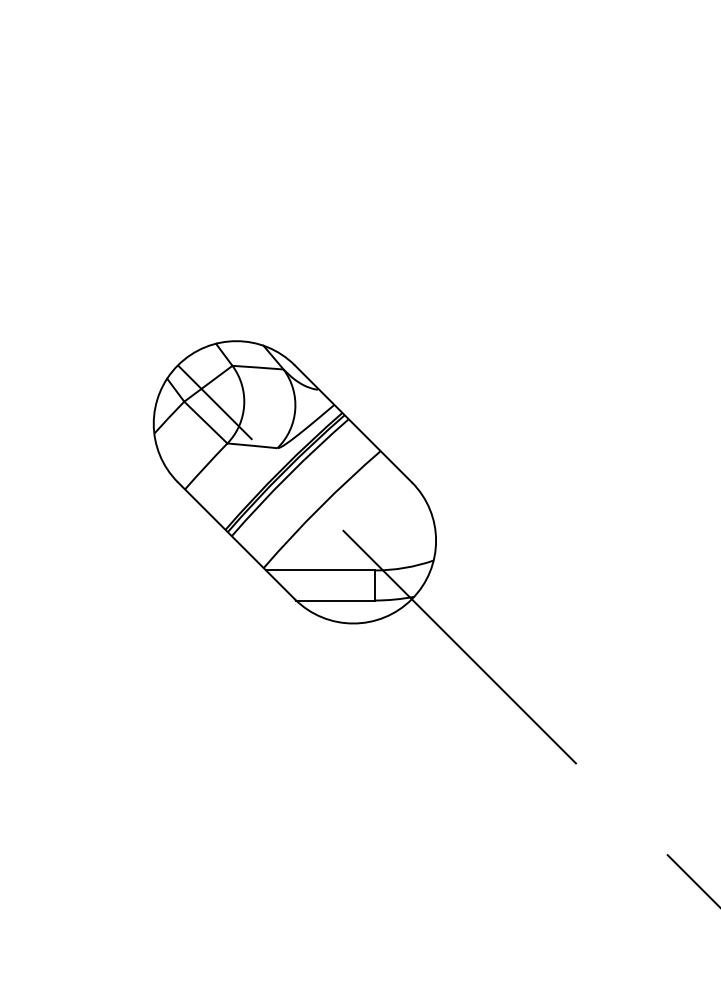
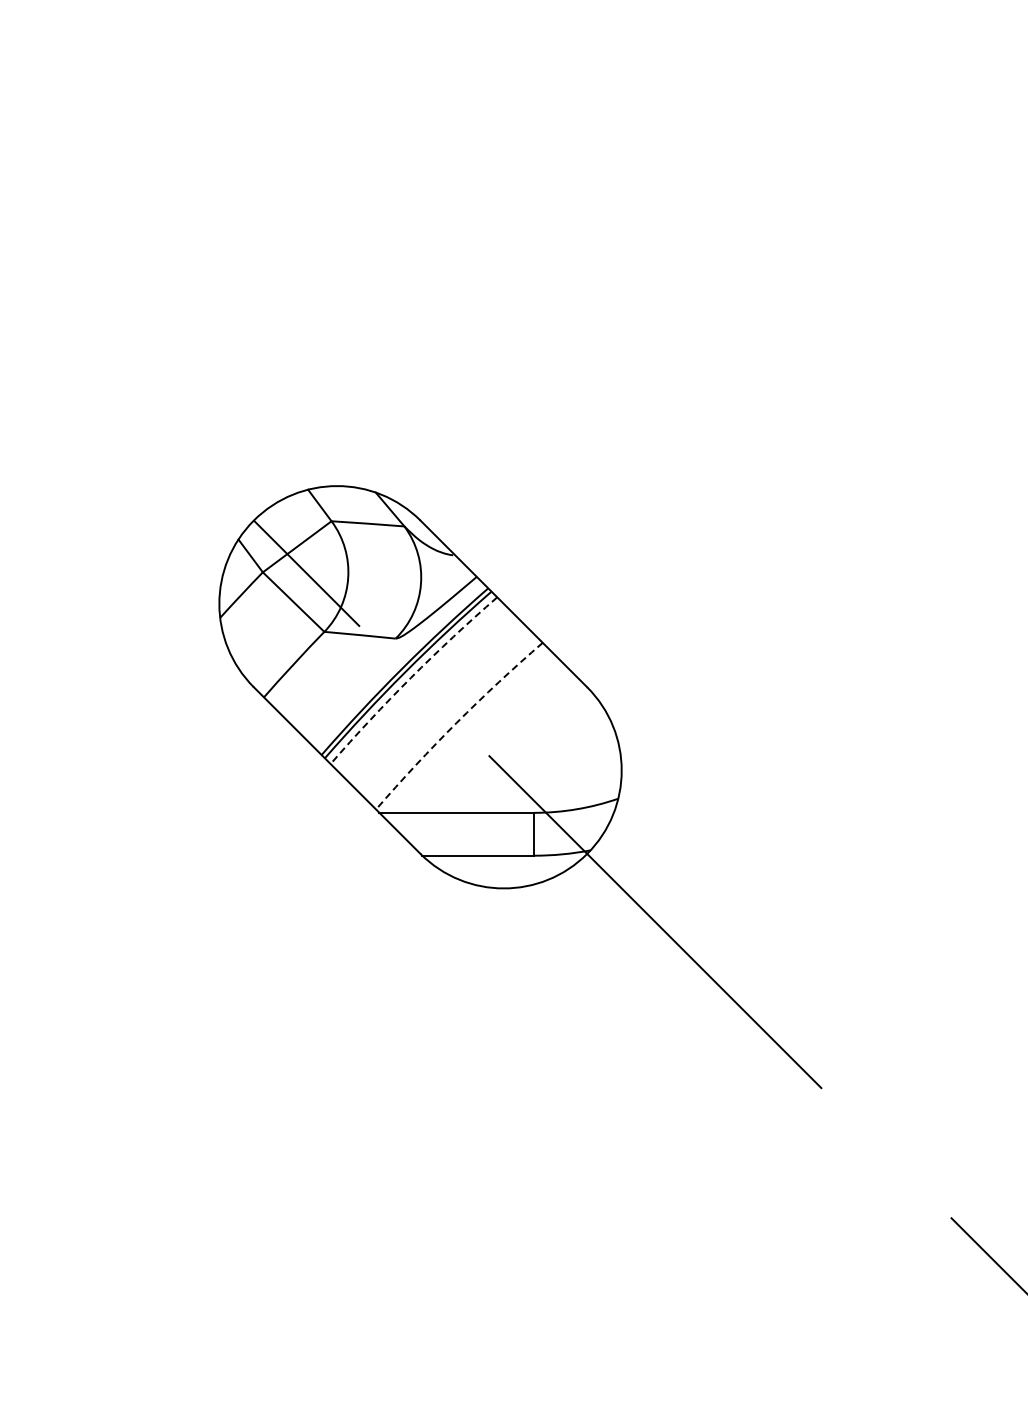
arc: (288, 475) -> (411, 677), solid -> dashed
arc: (320, 507) -> (456, 723), solid -> dashed

